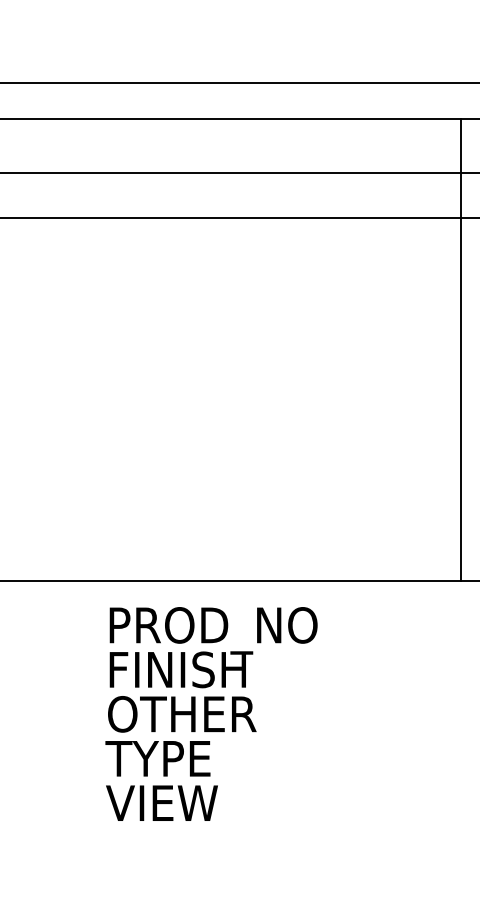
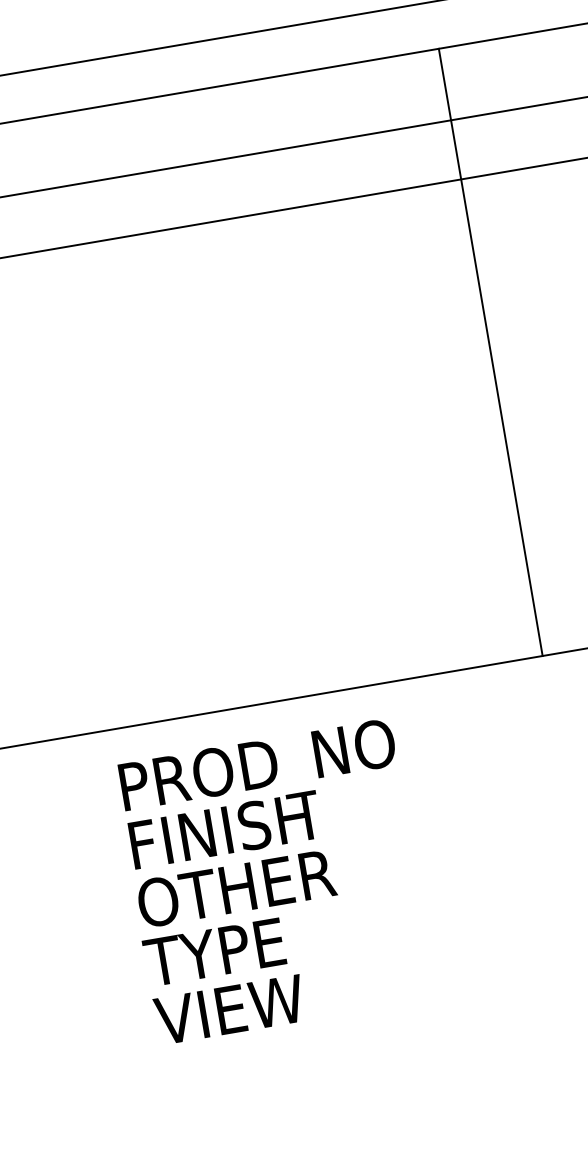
line: (461, 349) -> (491, 352), moved

